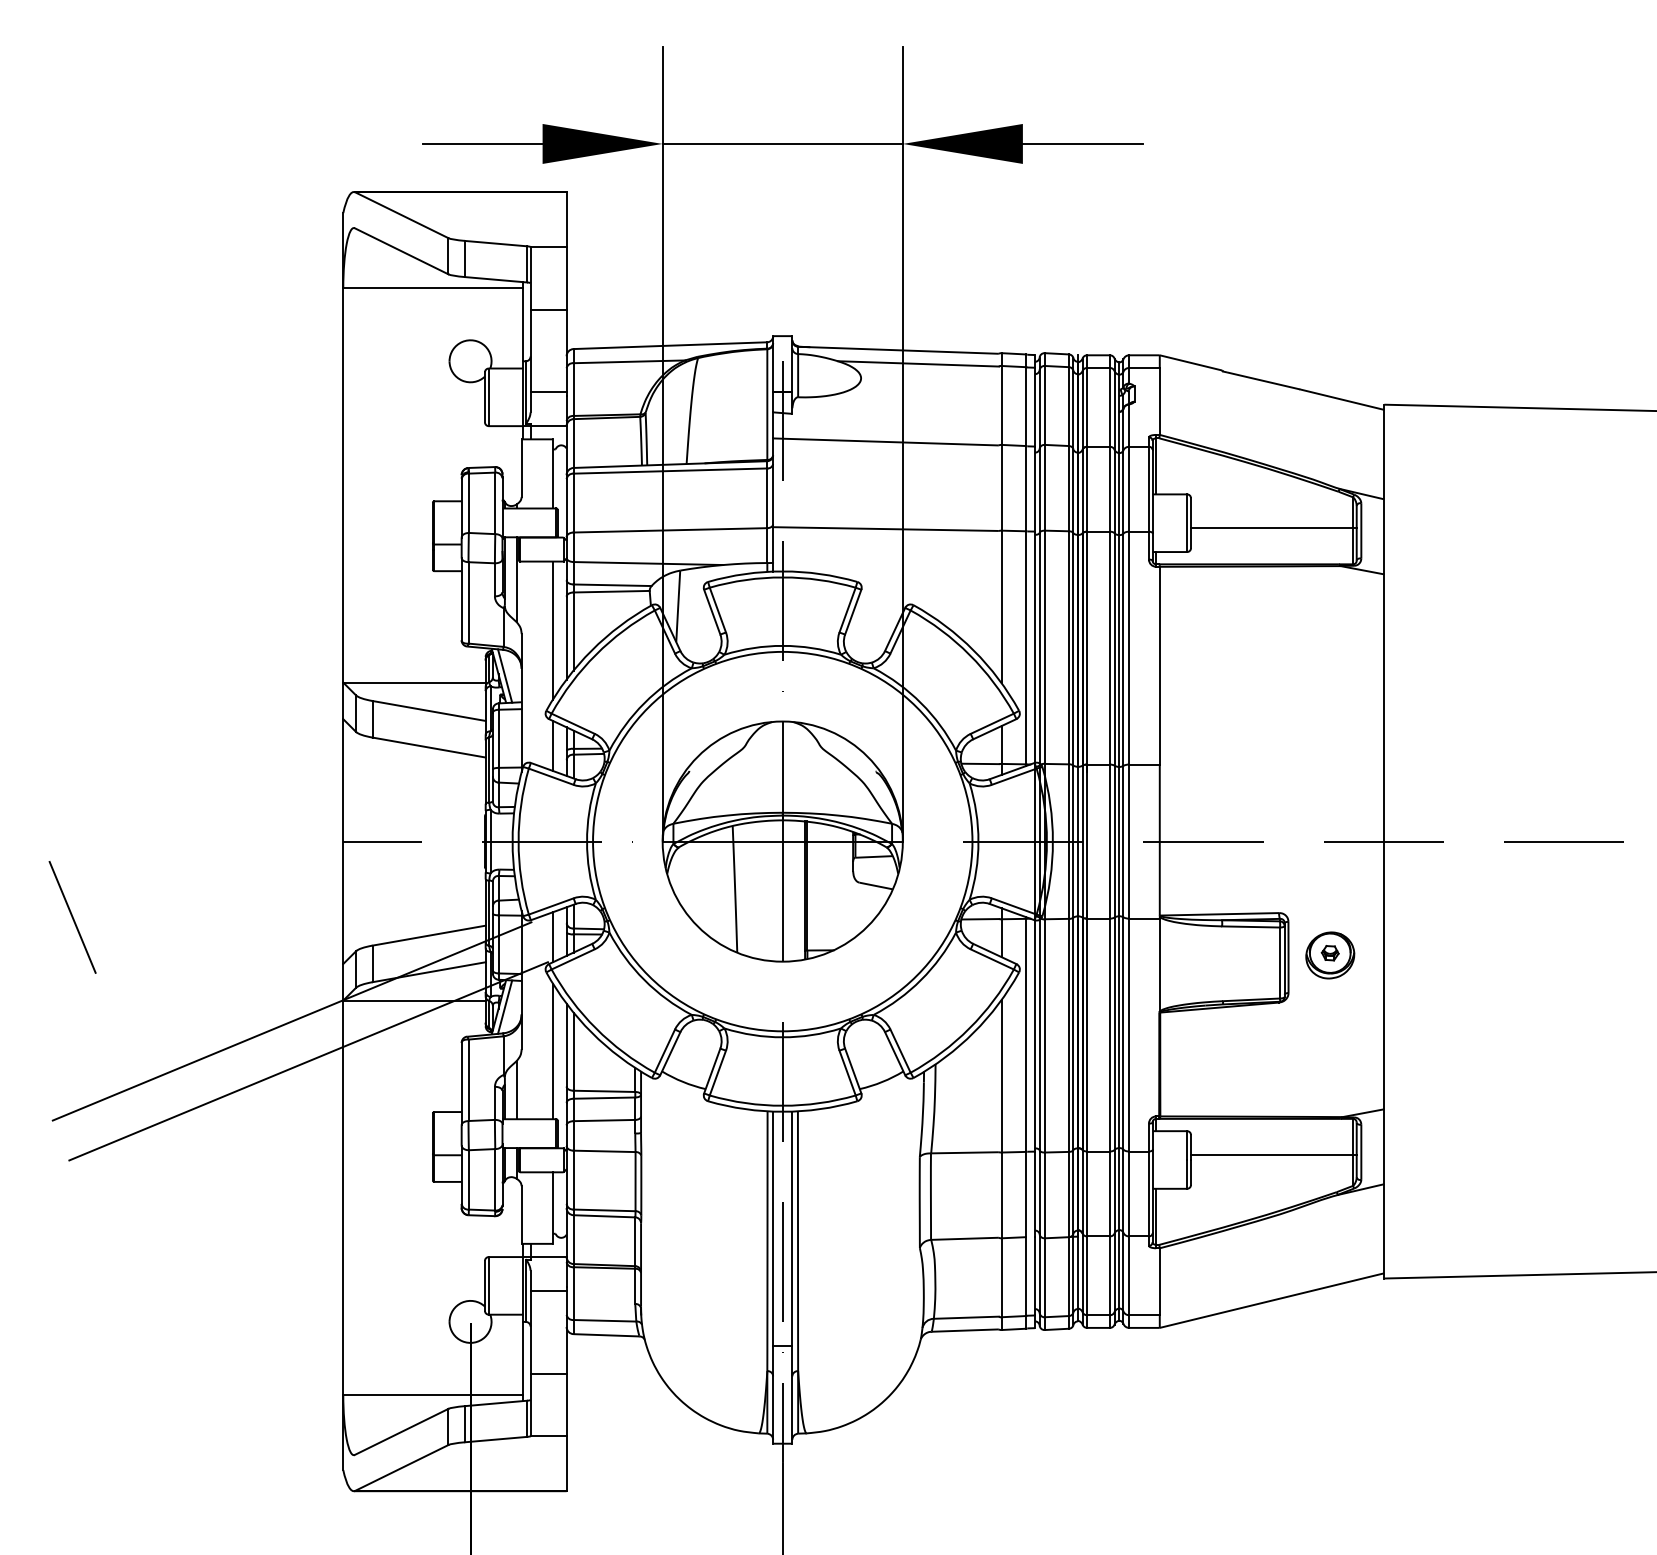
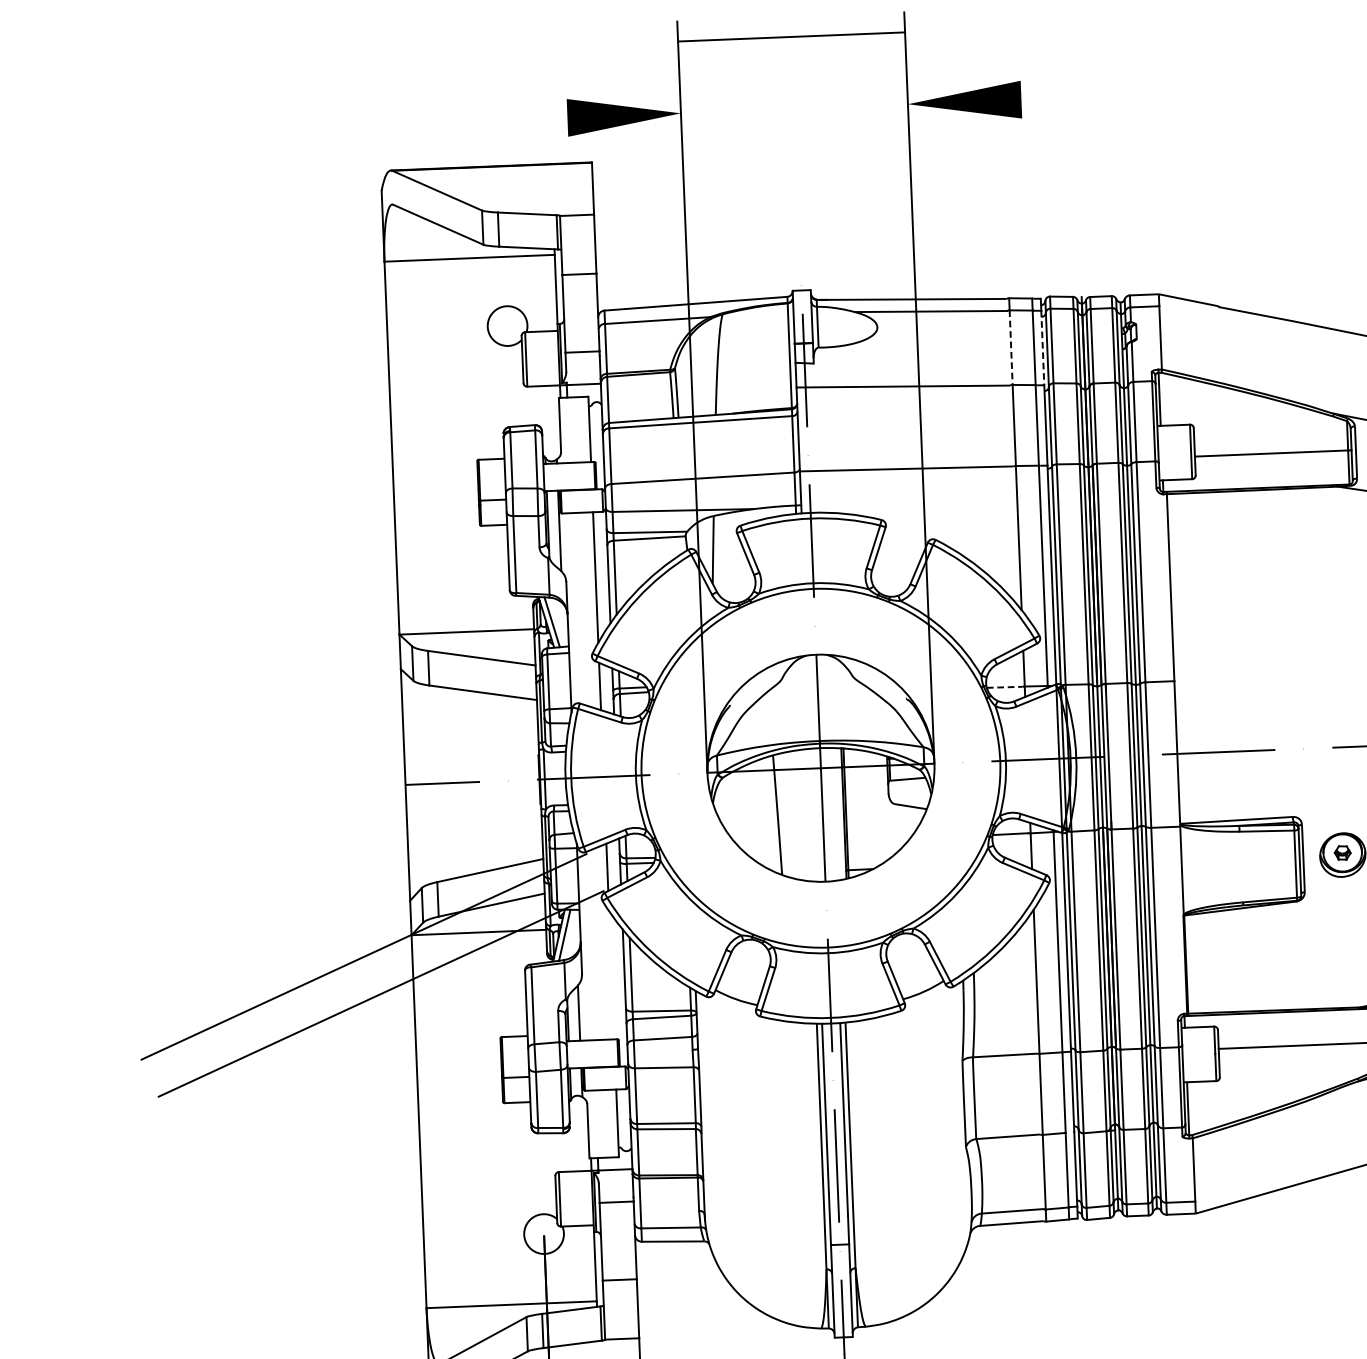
line: (482, 143) -> (510, 119), removed
line: (782, 143) -> (791, 36), moved
line: (1082, 143) -> (1077, 96), removed
line: (1001, 405) -> (1011, 347), solid -> dashed
line: (1034, 407) -> (1042, 348), solid -> dashed
line: (980, 763) -> (1004, 686), solid -> dashed
line: (72, 917) -> (152, 866), removed
line: (552, 1051) -> (611, 975), removed

